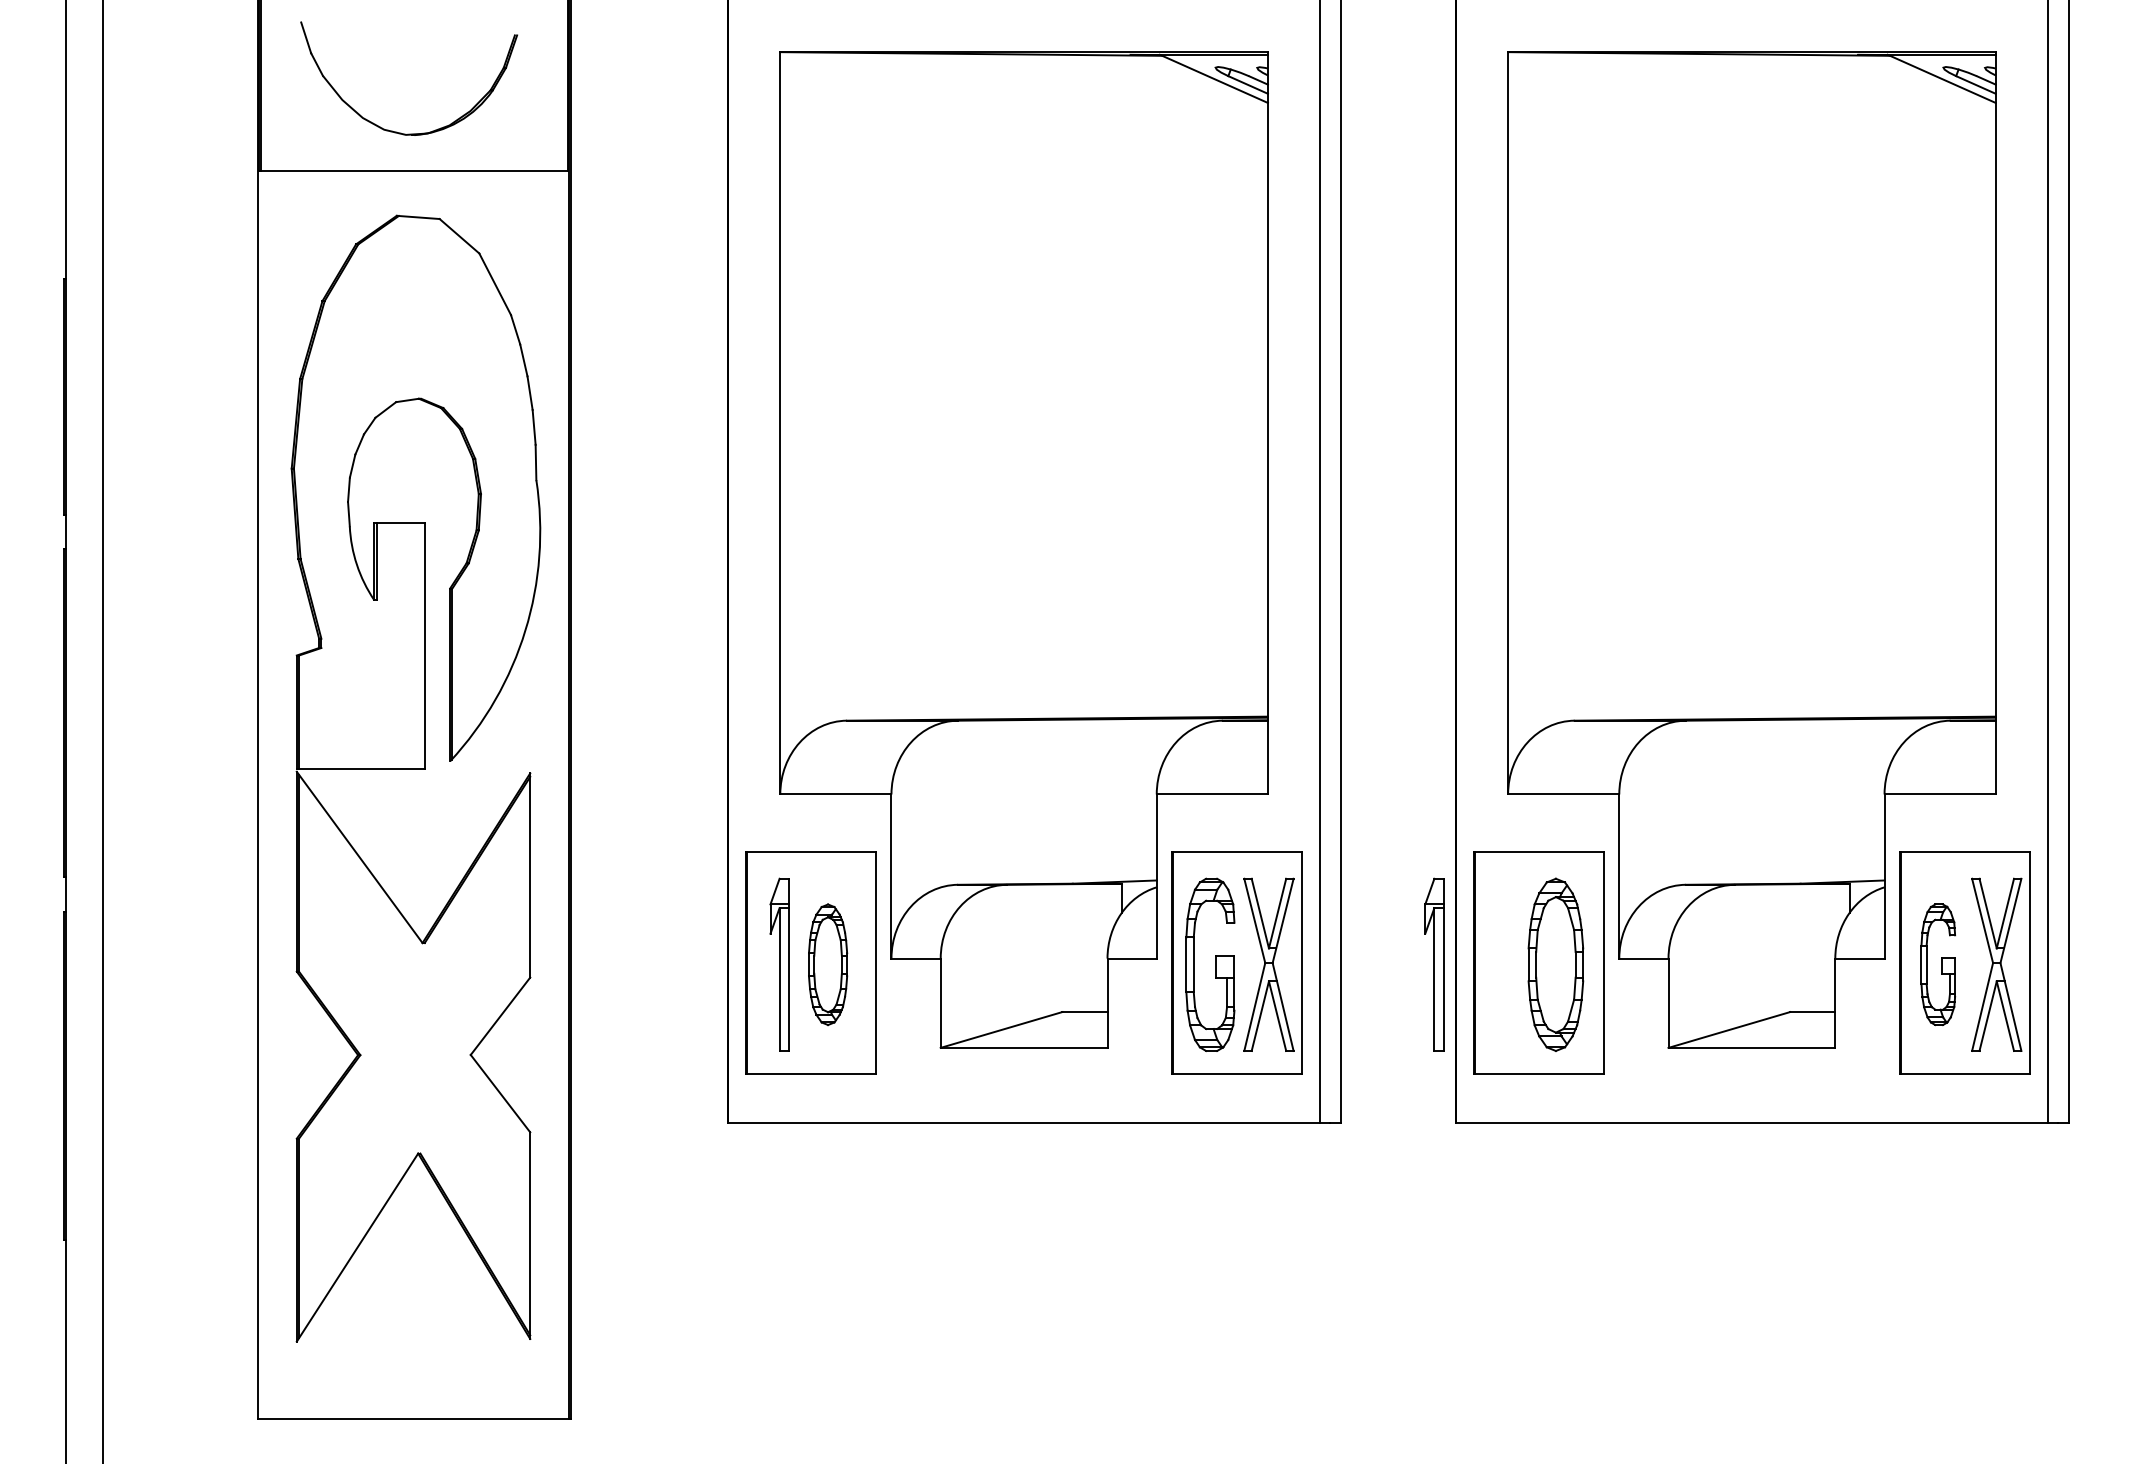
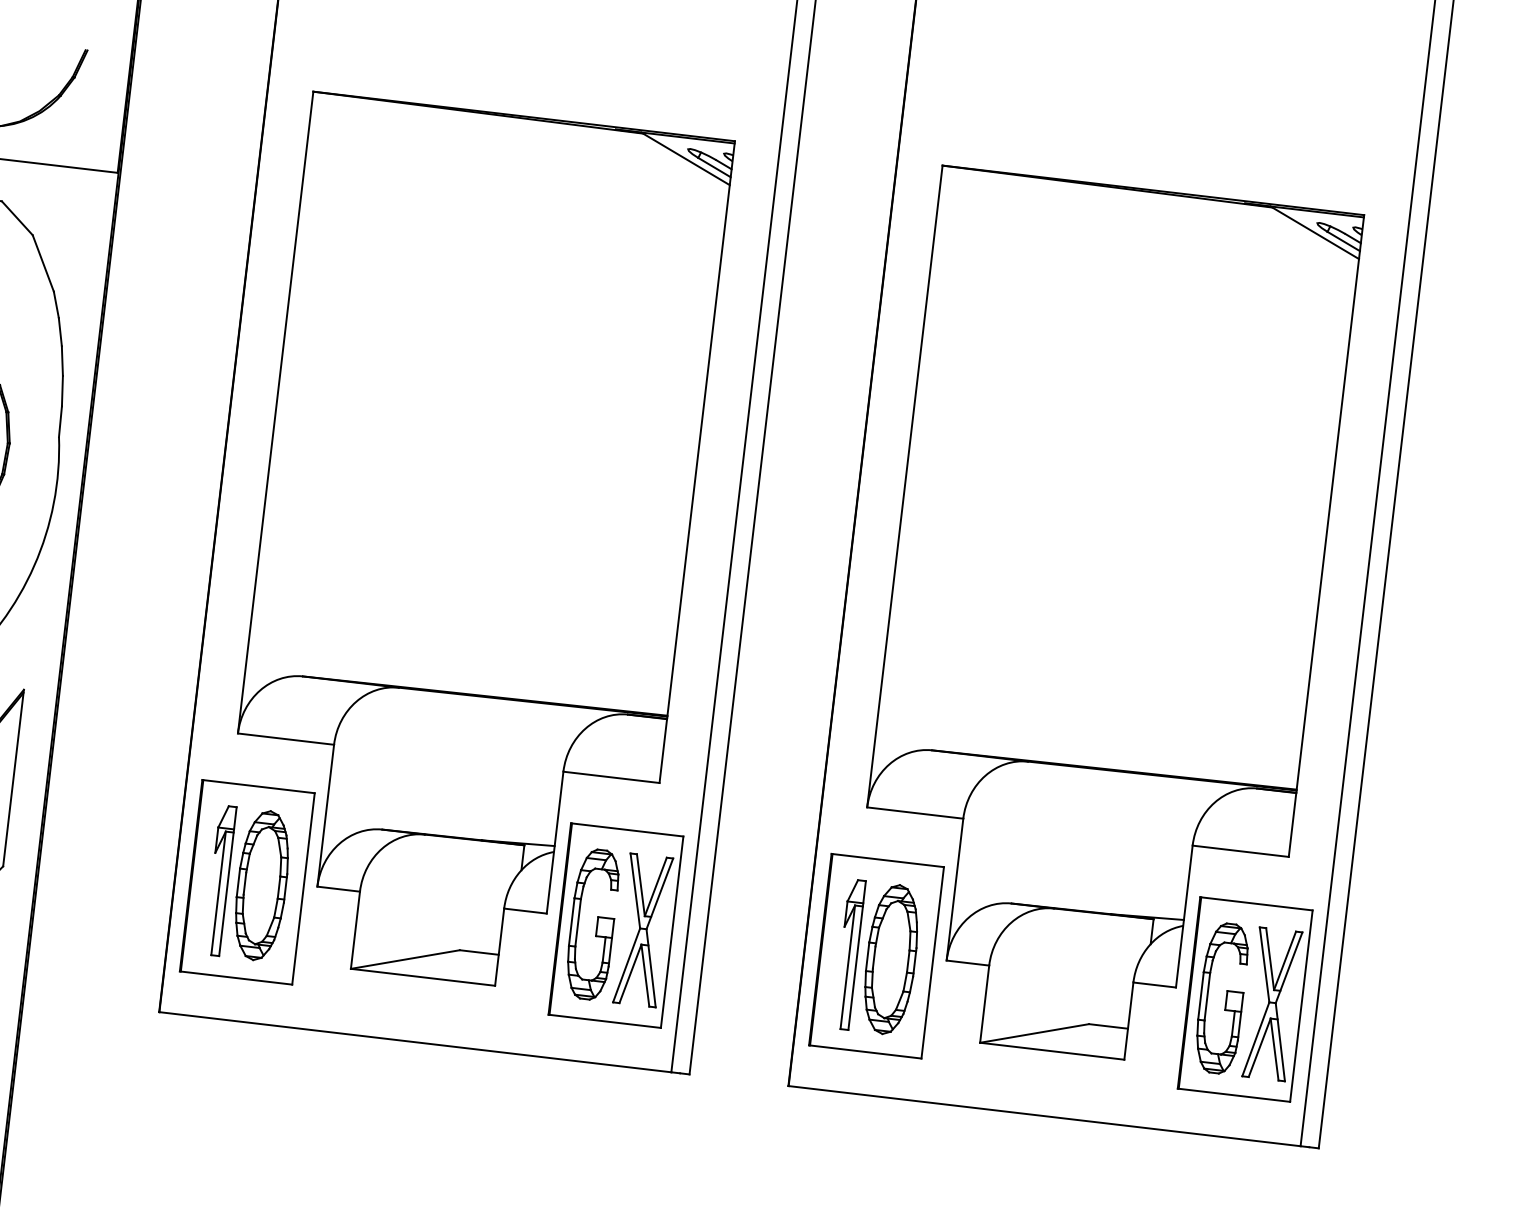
part: (827, 964) -> (261, 885), size x1.43
part: (1434, 964) -> (849, 954), moved
part: (1938, 964) -> (1222, 998), size x1.43

